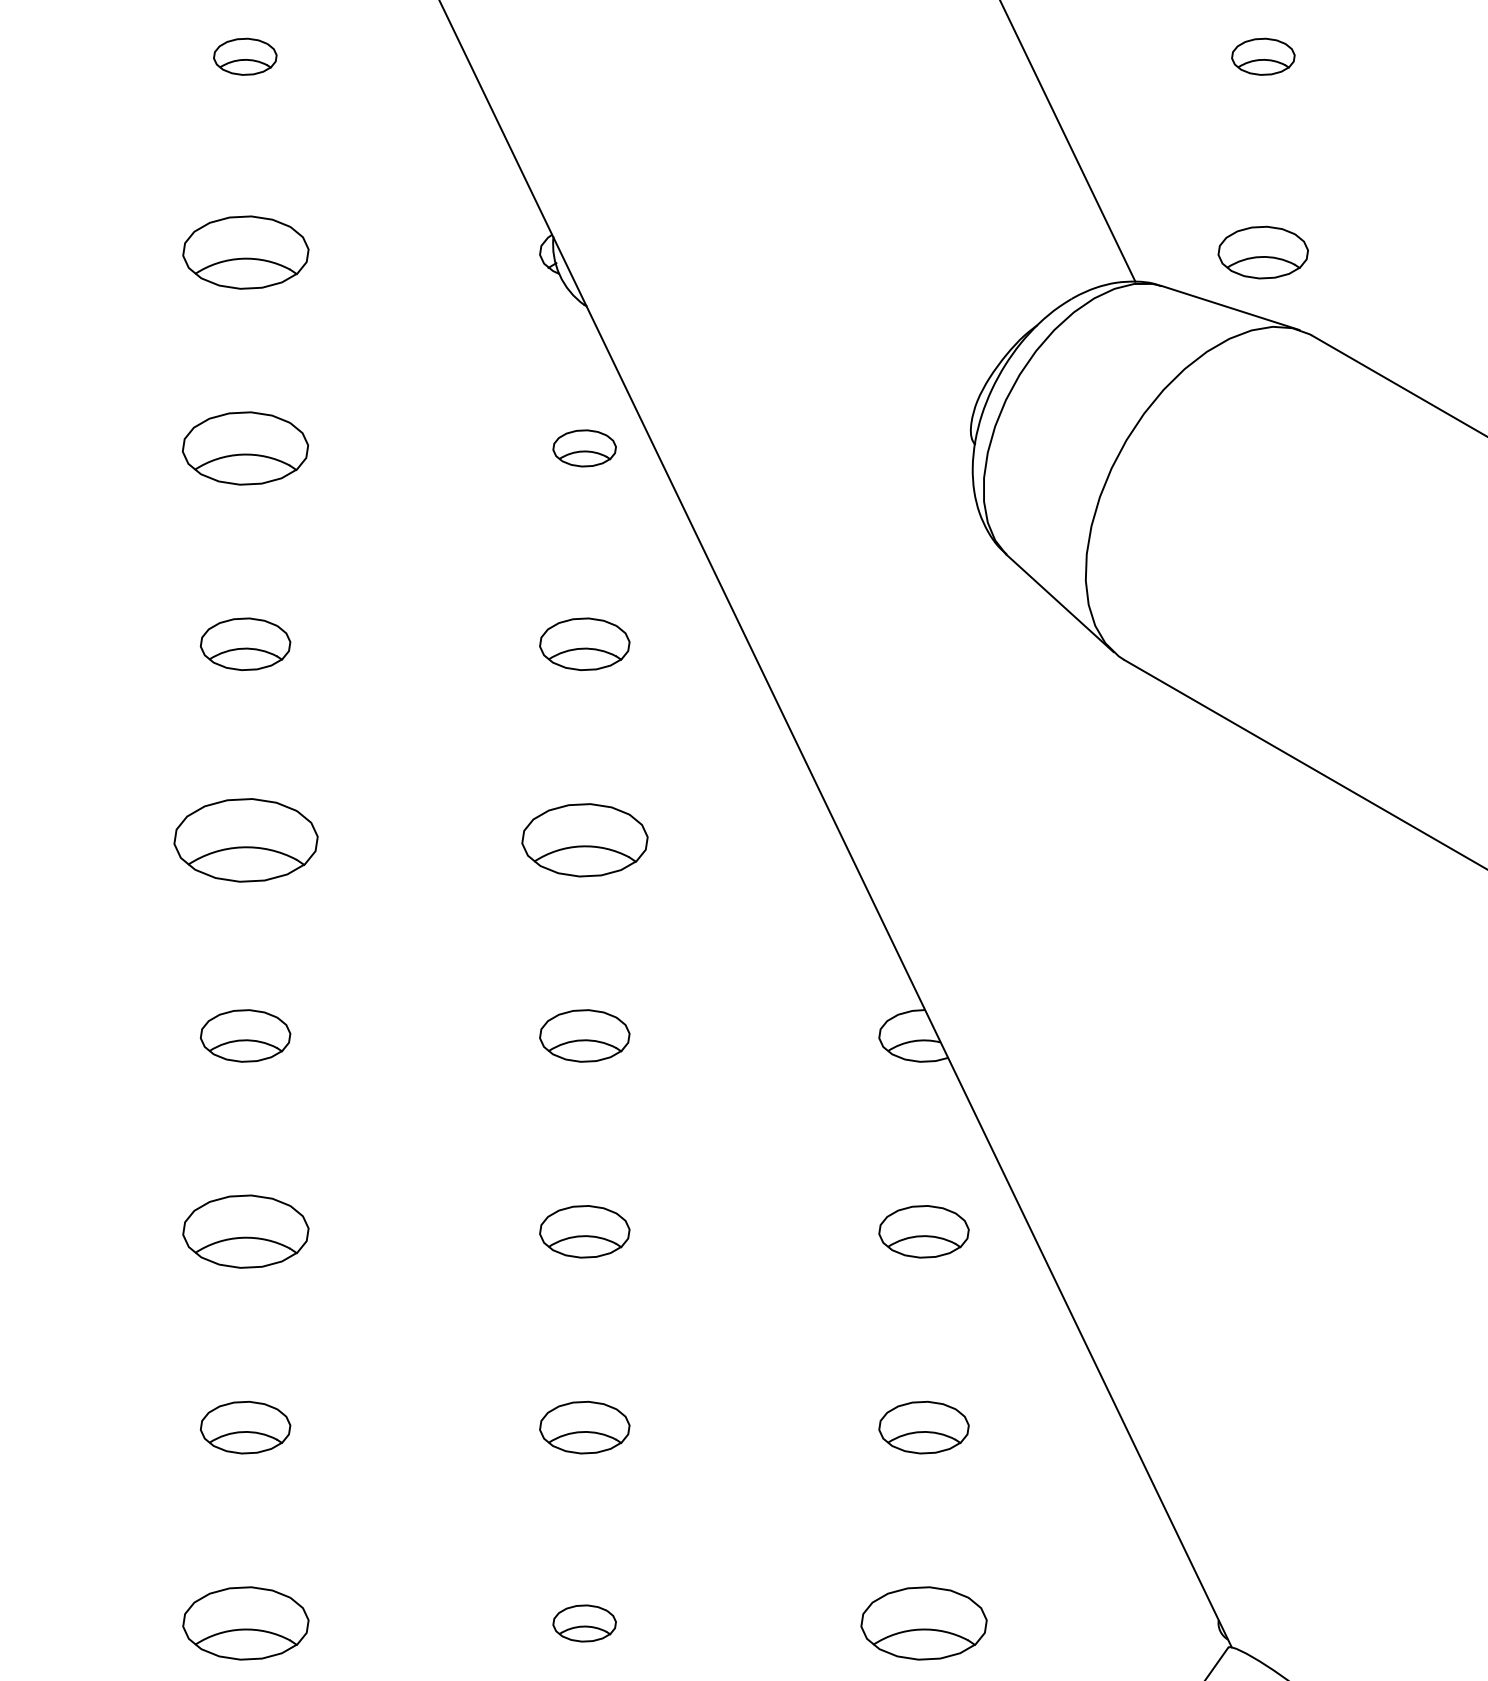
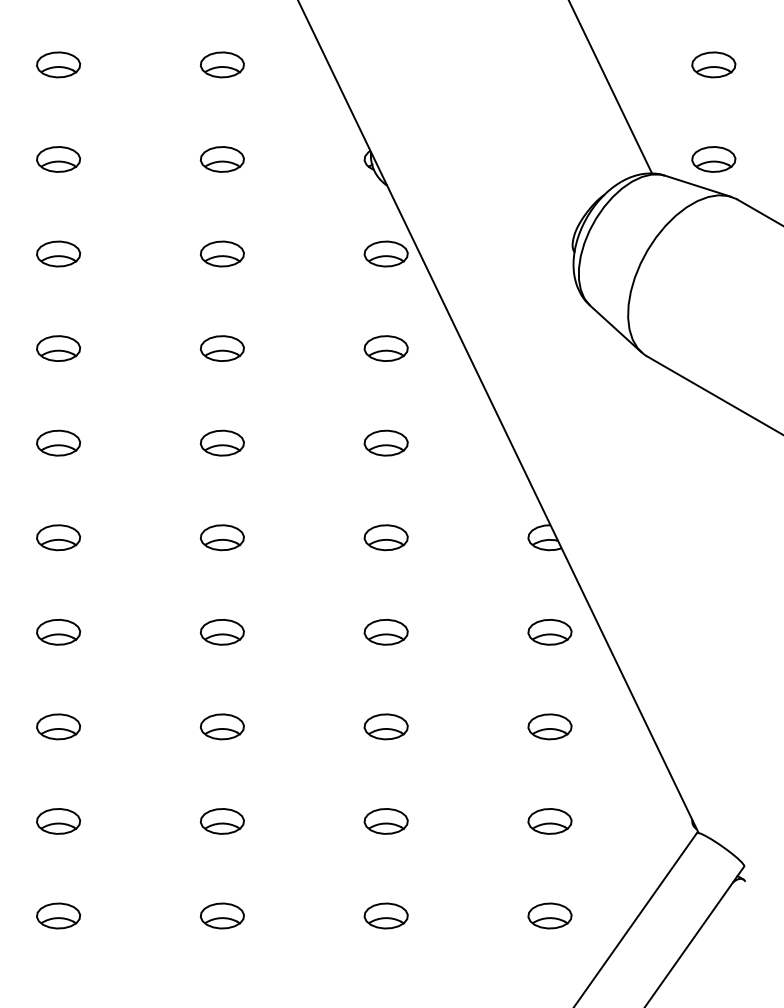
part: (243, 55) -> (221, 64), size x1.43
part: (1262, 55) -> (713, 64), size x1.43
part: (243, 252) -> (221, 159), size x0.71
part: (245, 447) -> (222, 253), size x0.71
part: (583, 447) -> (385, 253), size x1.43
part: (243, 838) -> (221, 442), size x0.62
part: (583, 838) -> (385, 442), size x0.71
part: (243, 1232) -> (221, 632), size x0.71
part: (243, 1623) -> (221, 821), size x0.71
part: (583, 1623) -> (385, 821), size x1.43
part: (922, 1623) -> (549, 821), size x0.71

